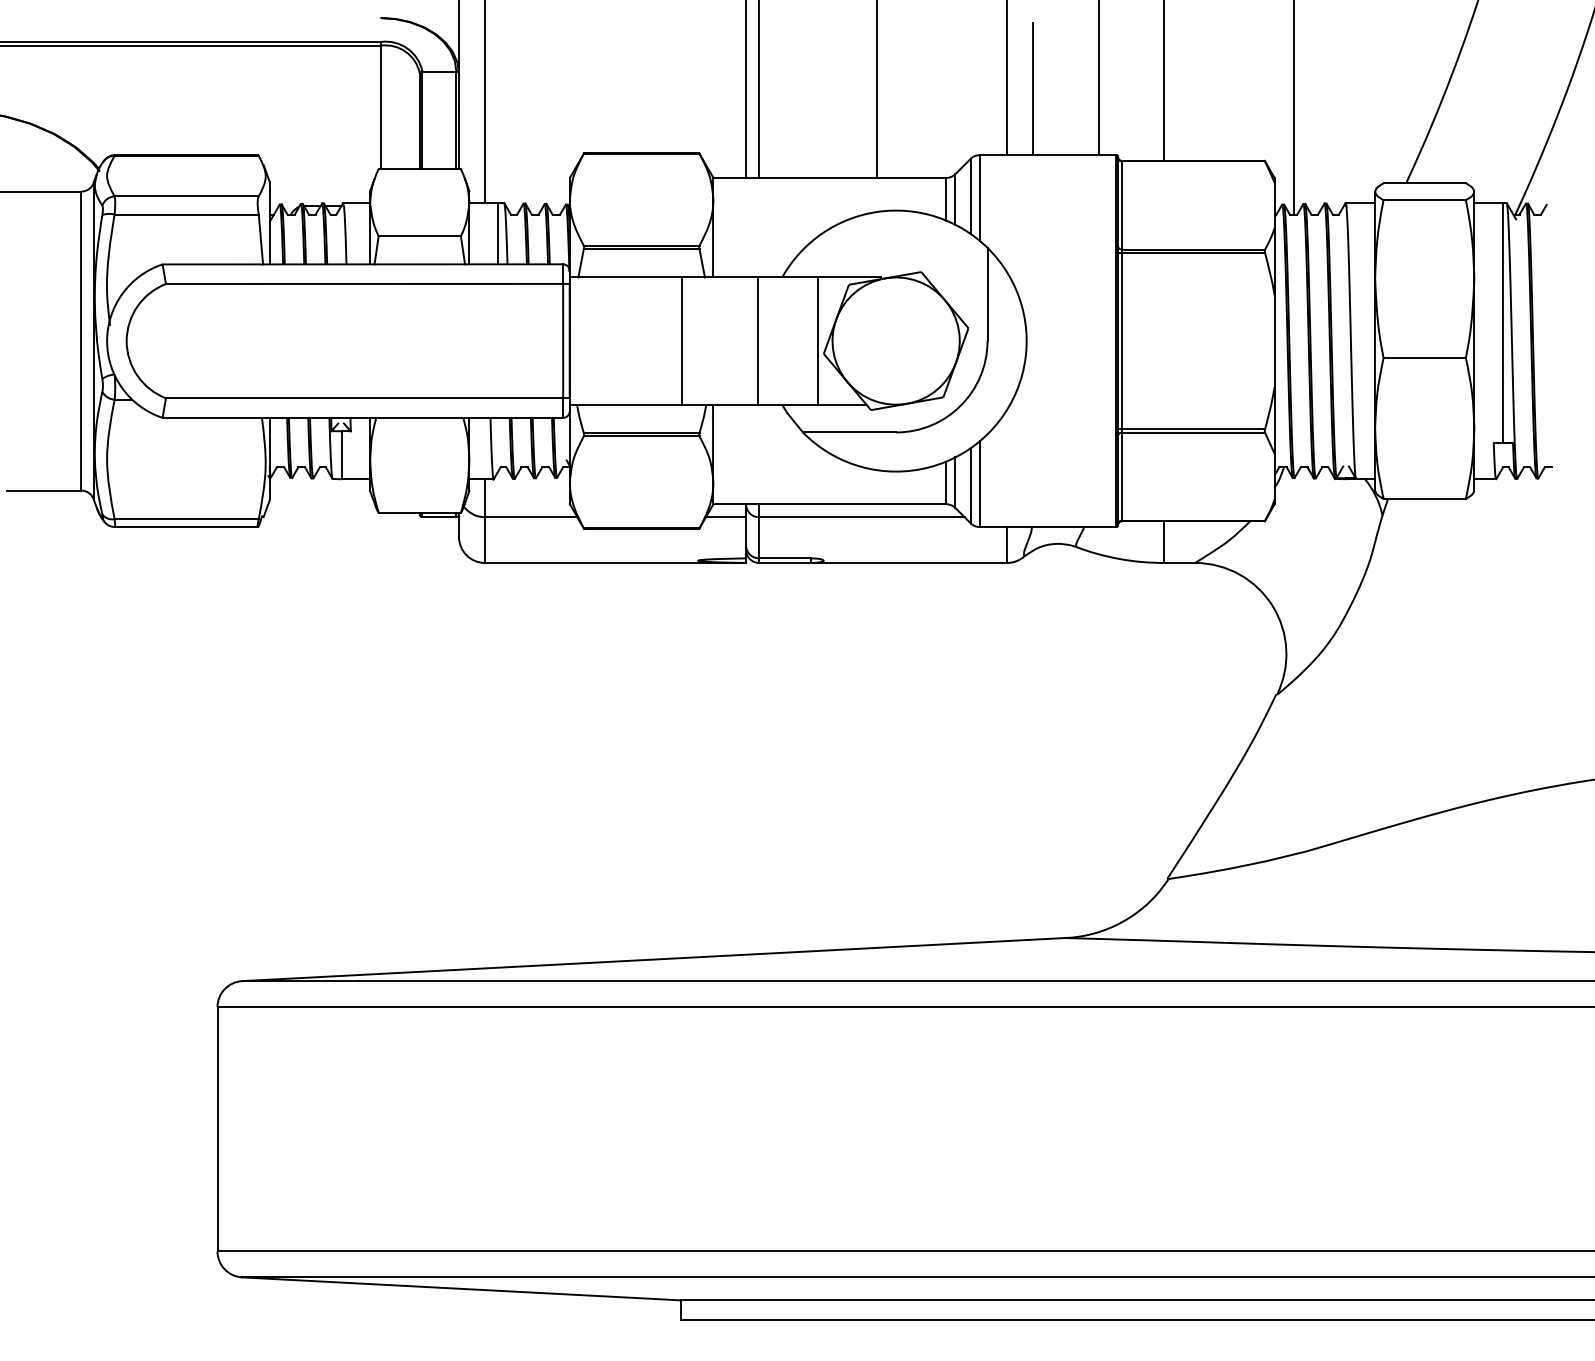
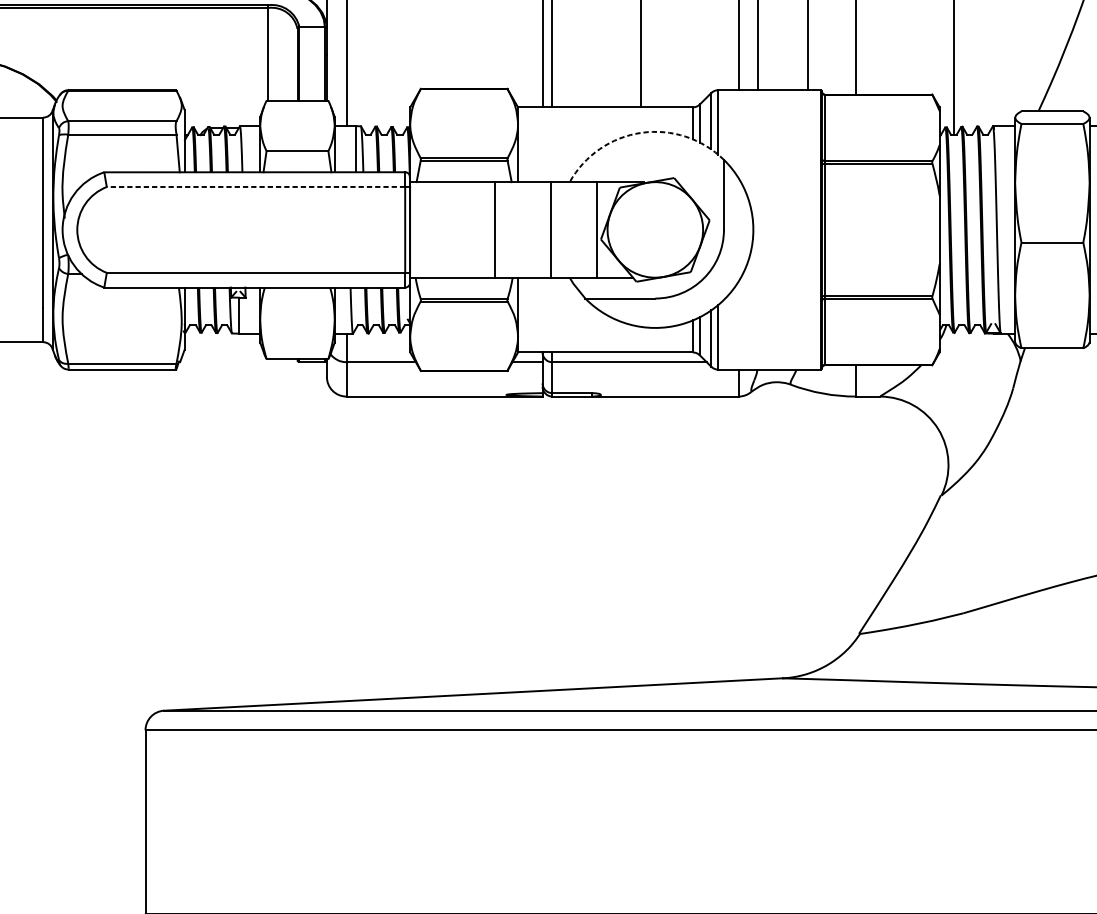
arc: (877, 211) -> (641, 132), solid -> dashed
line: (364, 283) -> (255, 186), solid -> dashed

